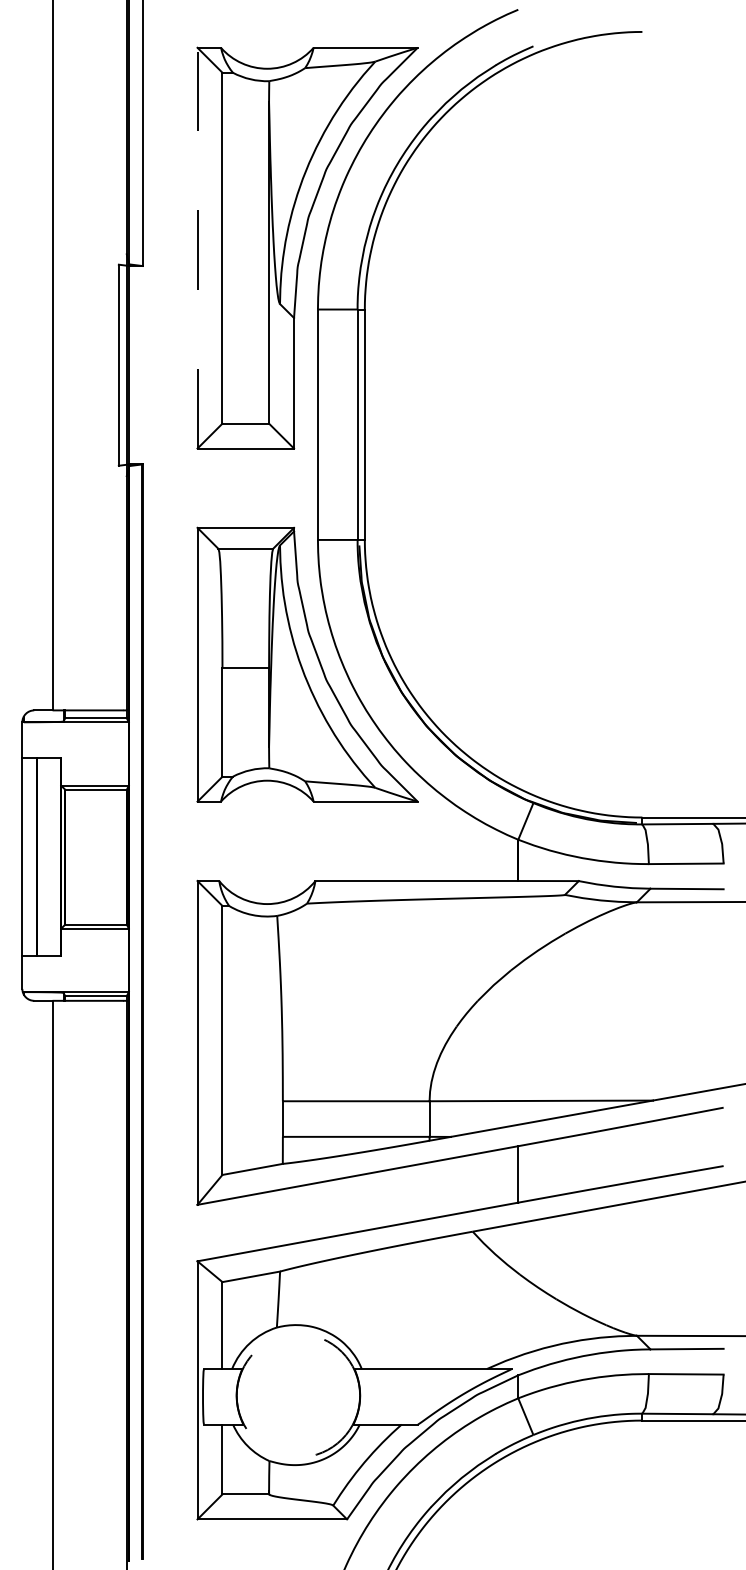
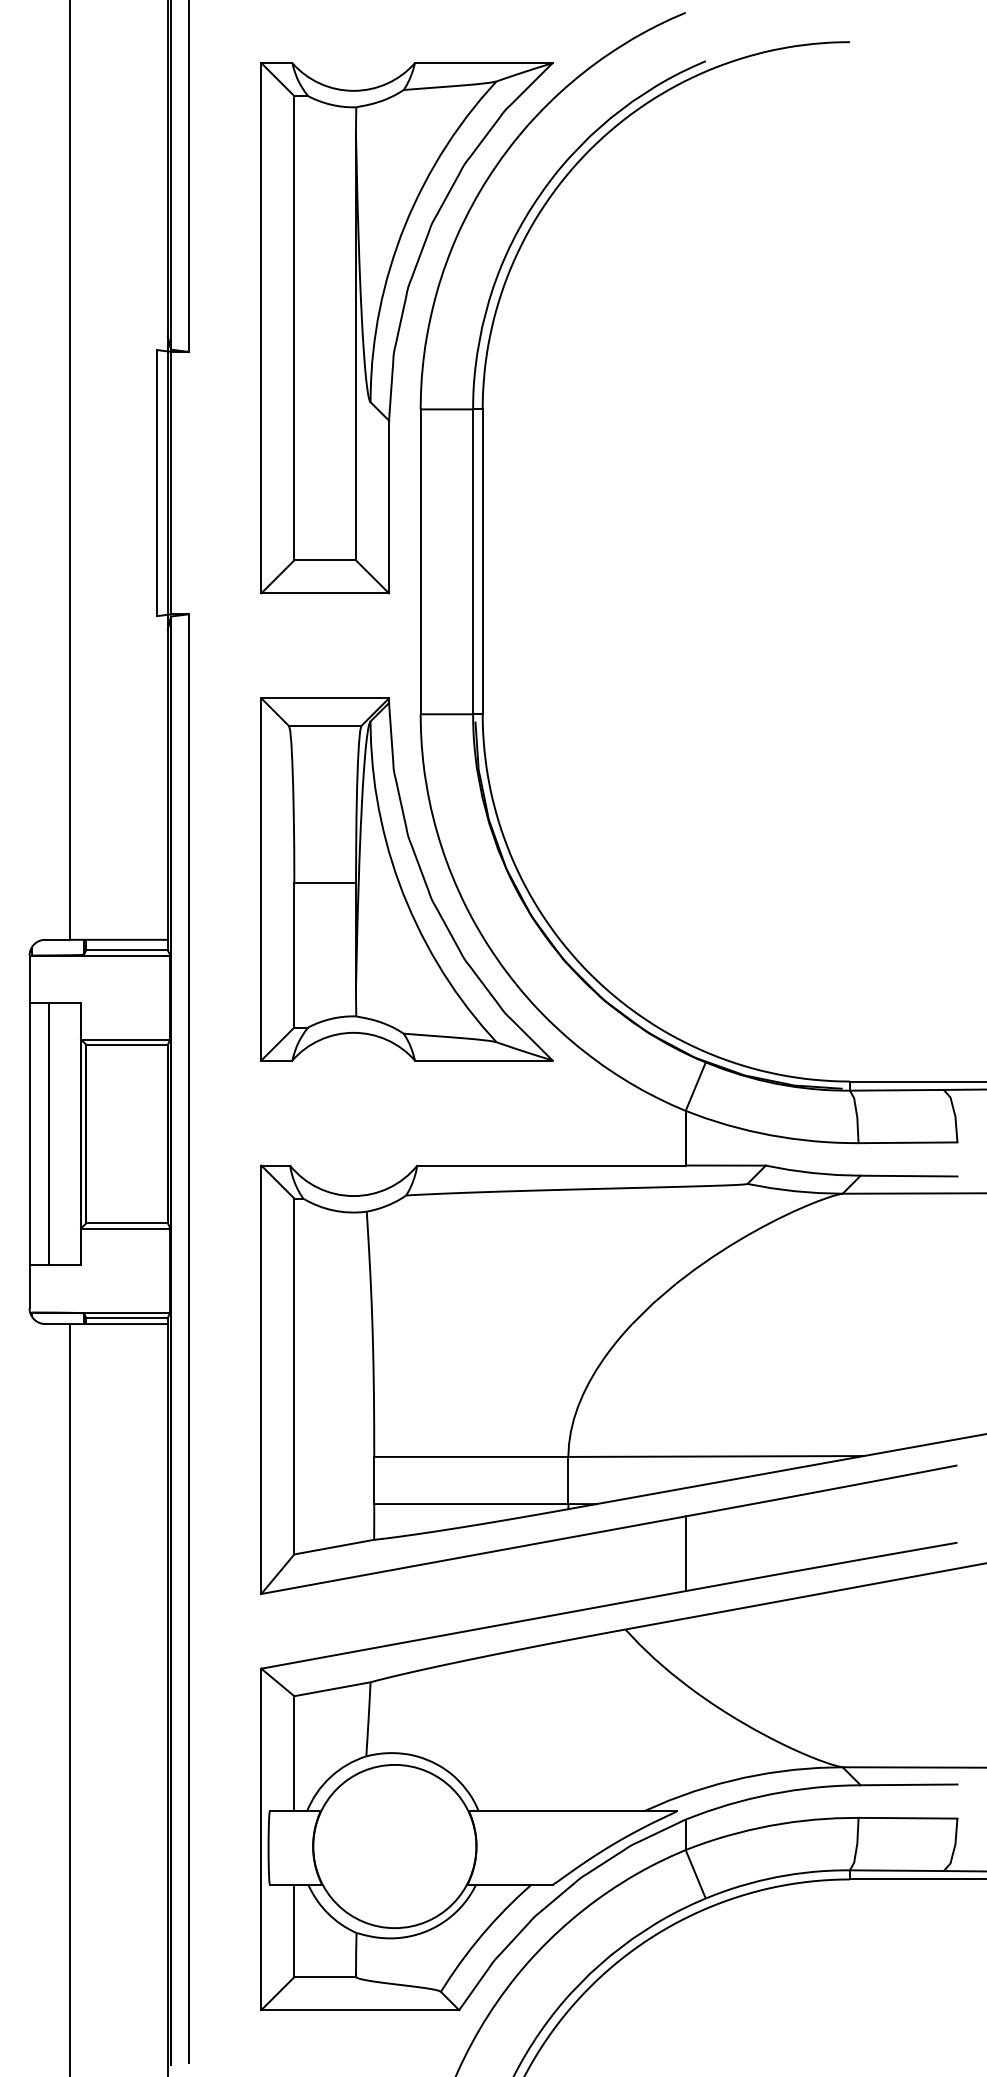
line: (197, 247) -> (261, 327), dashed -> solid
circle: (298, 1395) -> (394, 1846), dashed -> solid

